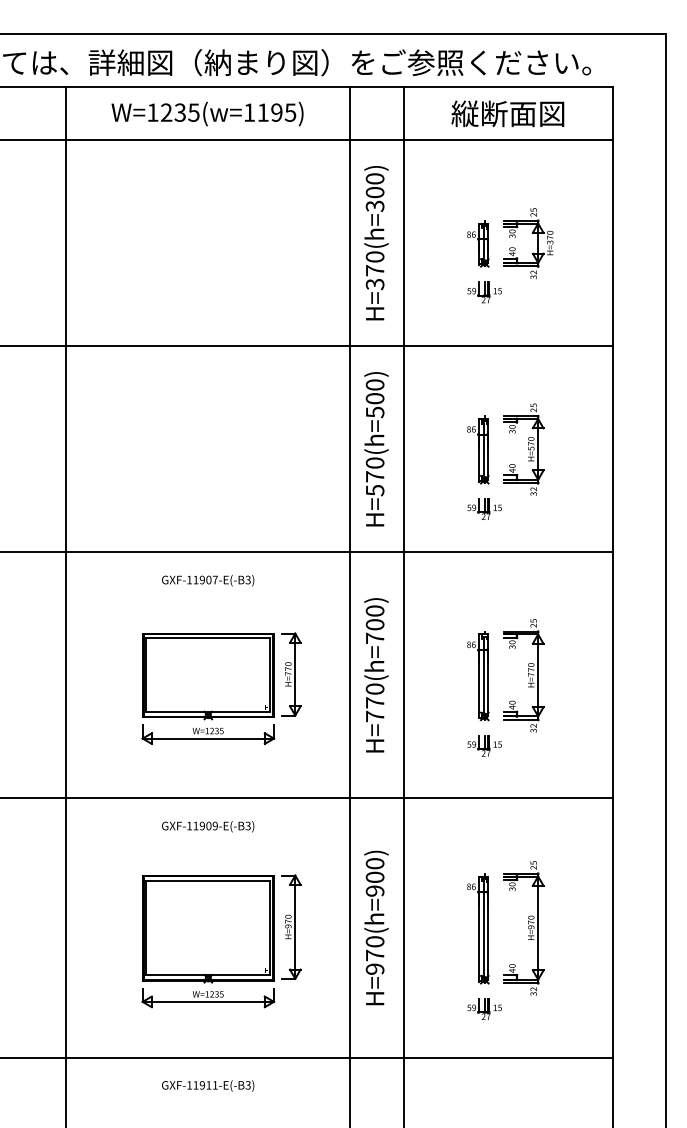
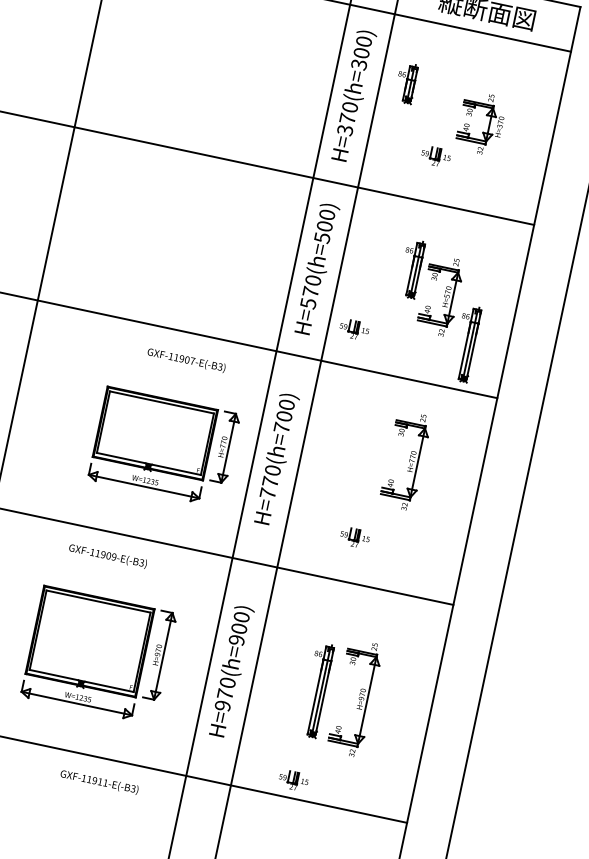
part: (478, 243) -> (406, 82), moved
part: (478, 449) -> (411, 268), moved
part: (484, 508) -> (354, 329), moved
text: (208, 580) -> (186, 360), moved
part: (523, 675) -> (405, 460), moved
part: (478, 676) -> (466, 344), moved
part: (221, 688) -> (164, 446), moved
part: (484, 1008) -> (293, 780), moved
text: (208, 1085) -> (99, 781), moved

